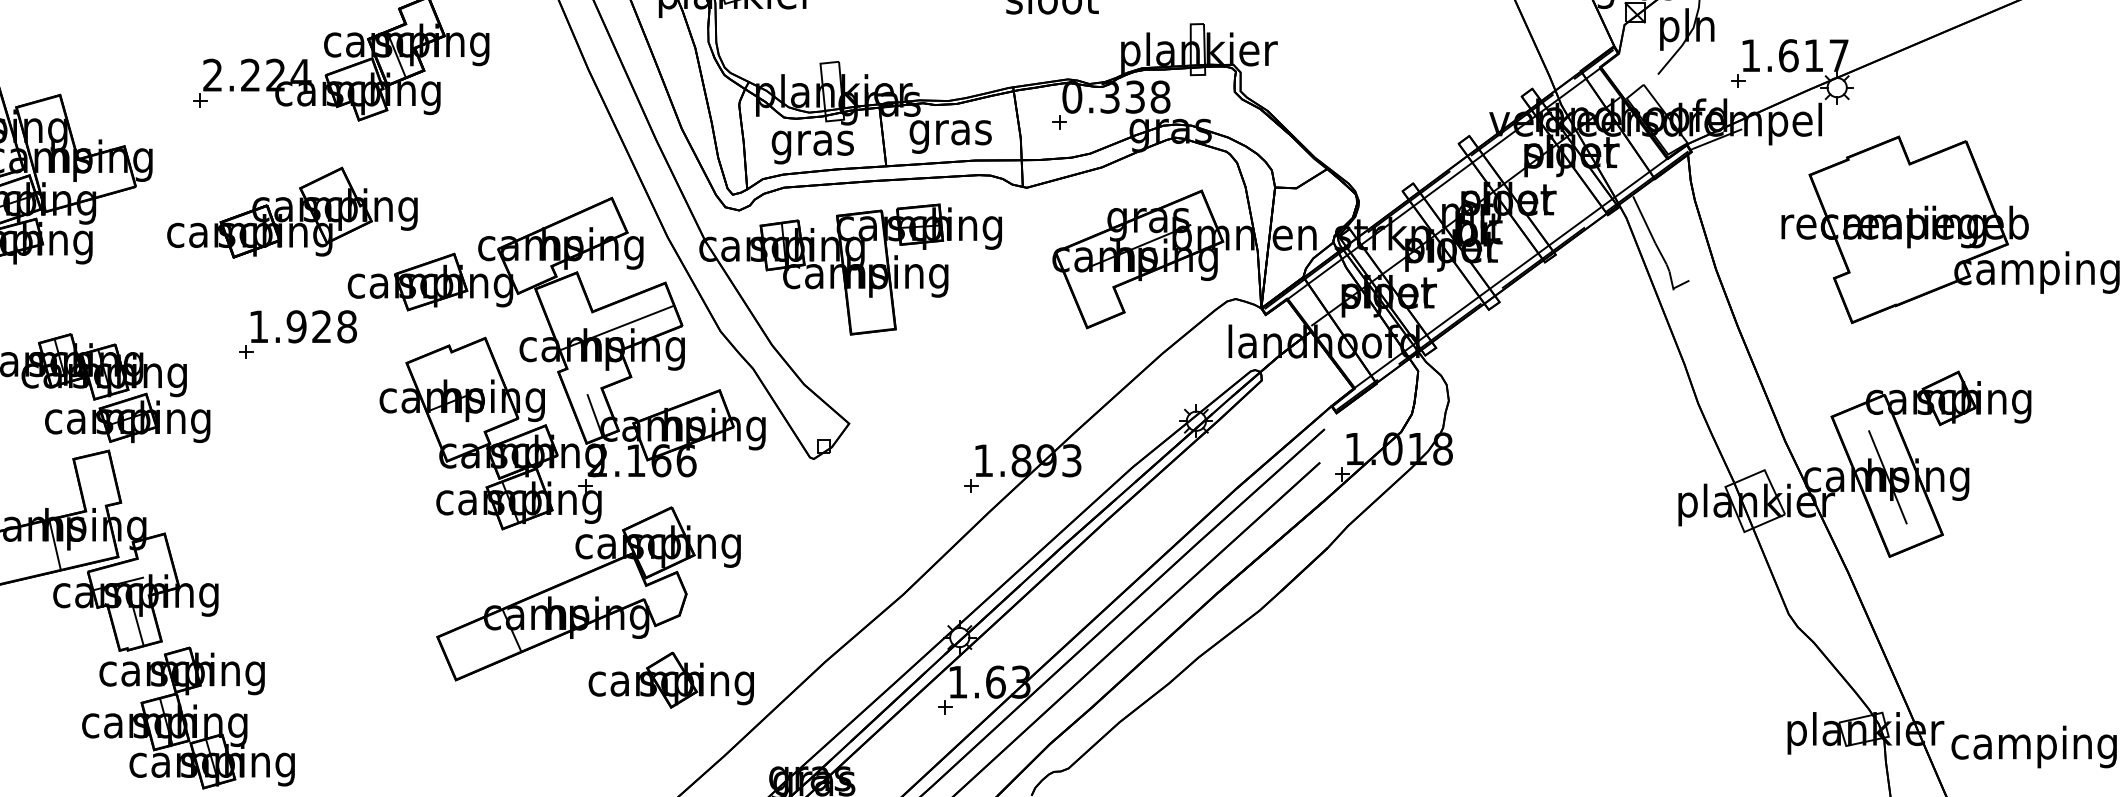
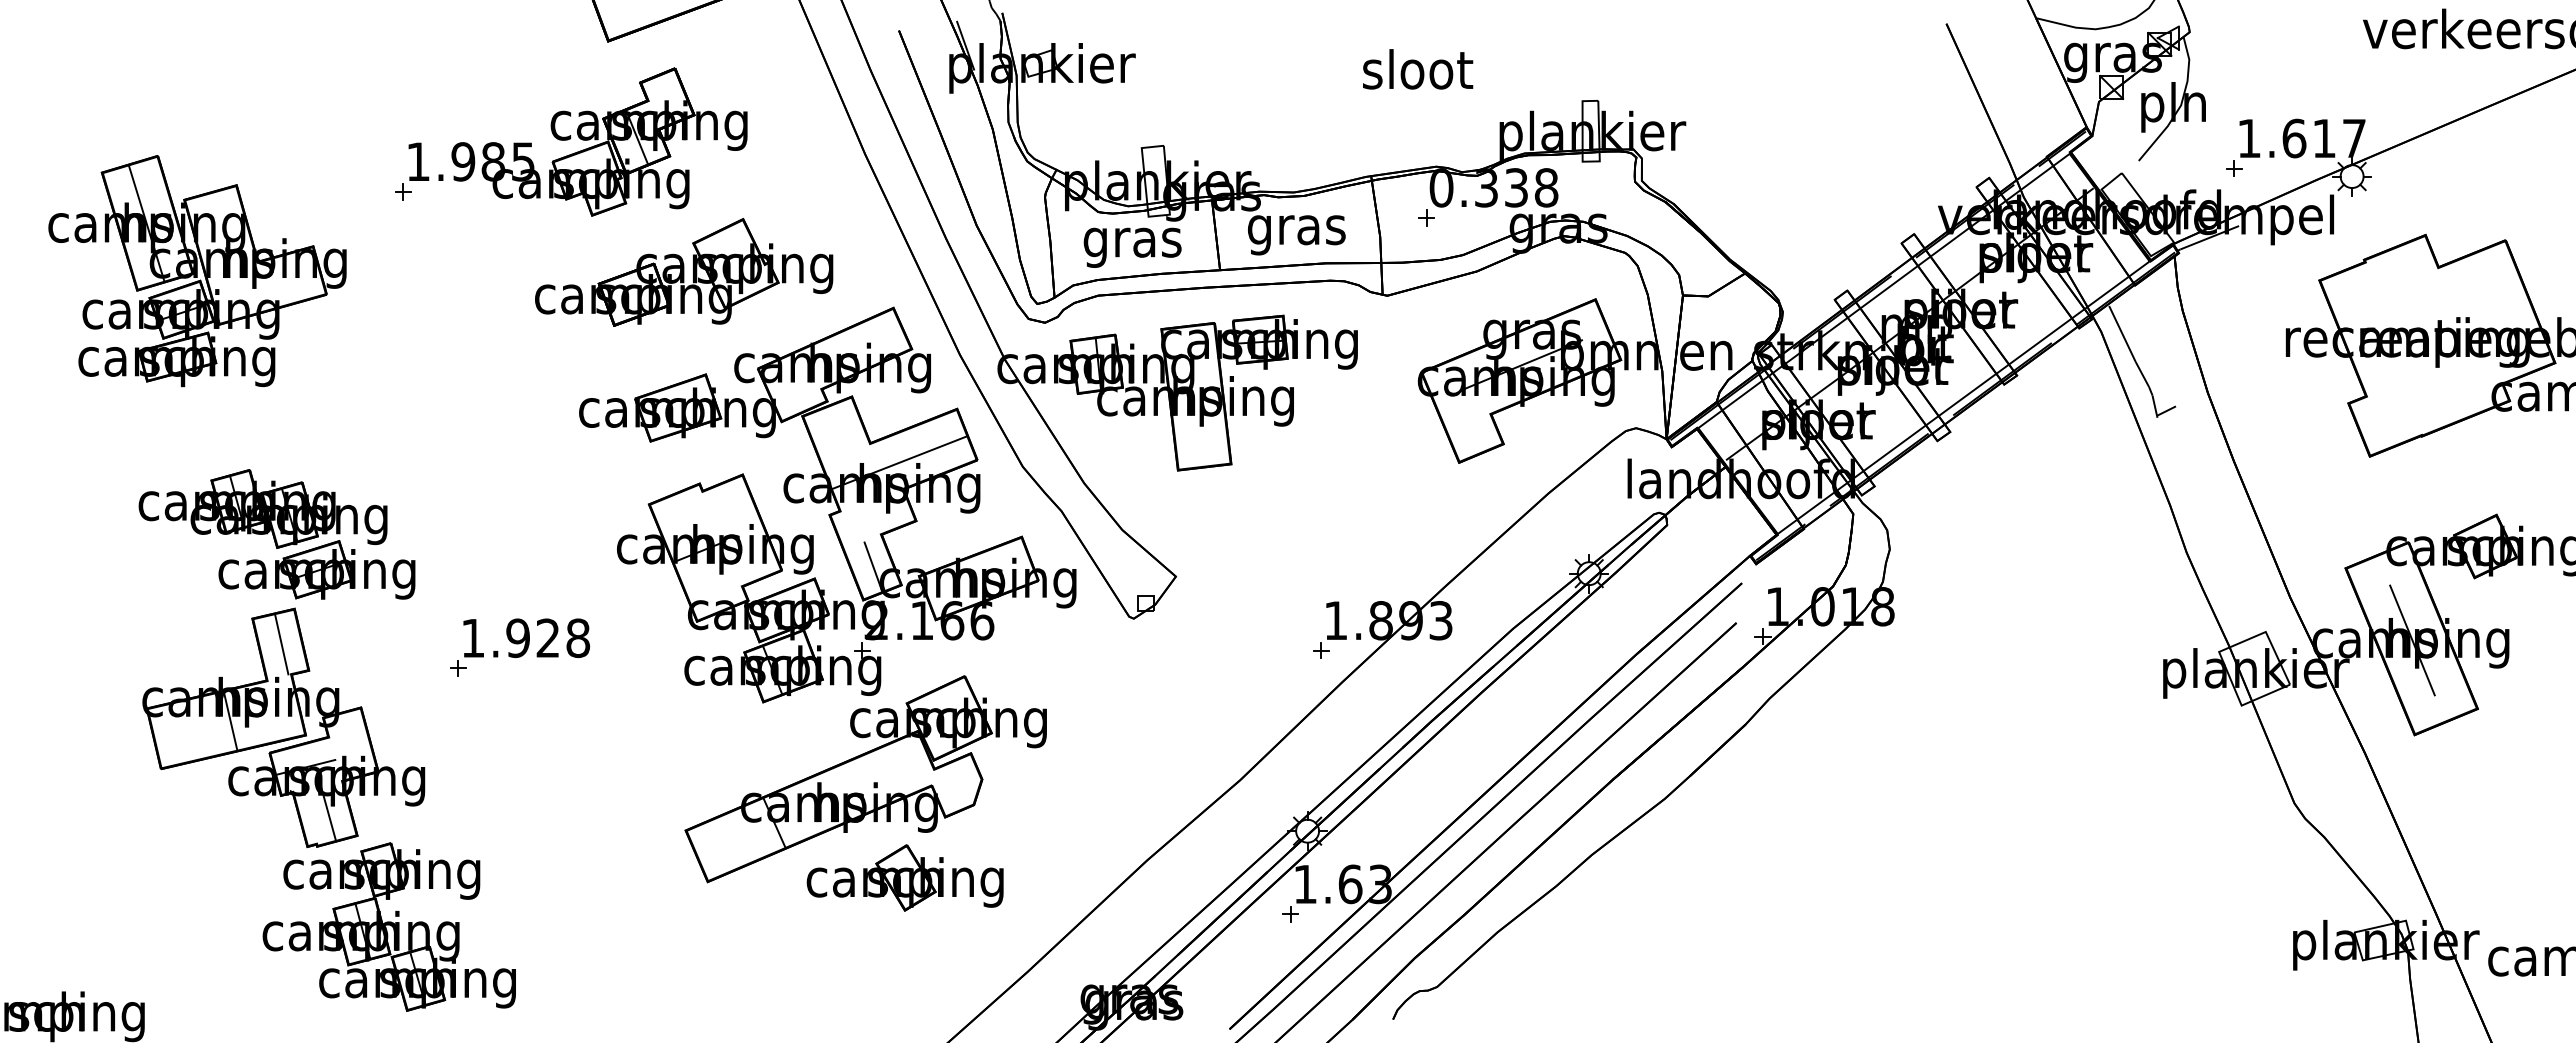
text: (257, 75) -> (471, 161), 2.224 -> 1.985
part: (292, 212) -> (684, 272), moved
part: (298, 334) -> (520, 647), moved
line: (97, 480) -> (281, 644), added
part: (670, 679) -> (904, 877), moved

